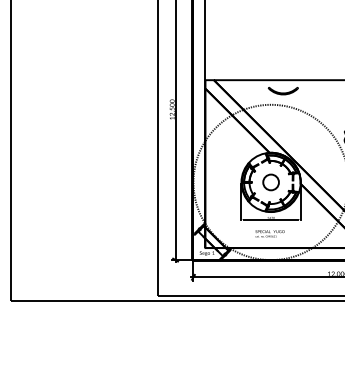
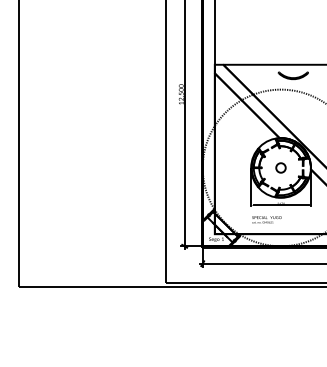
circle: (270, 182) -> (280, 168), size x0.6
text: (269, 233) -> (266, 219), moved

